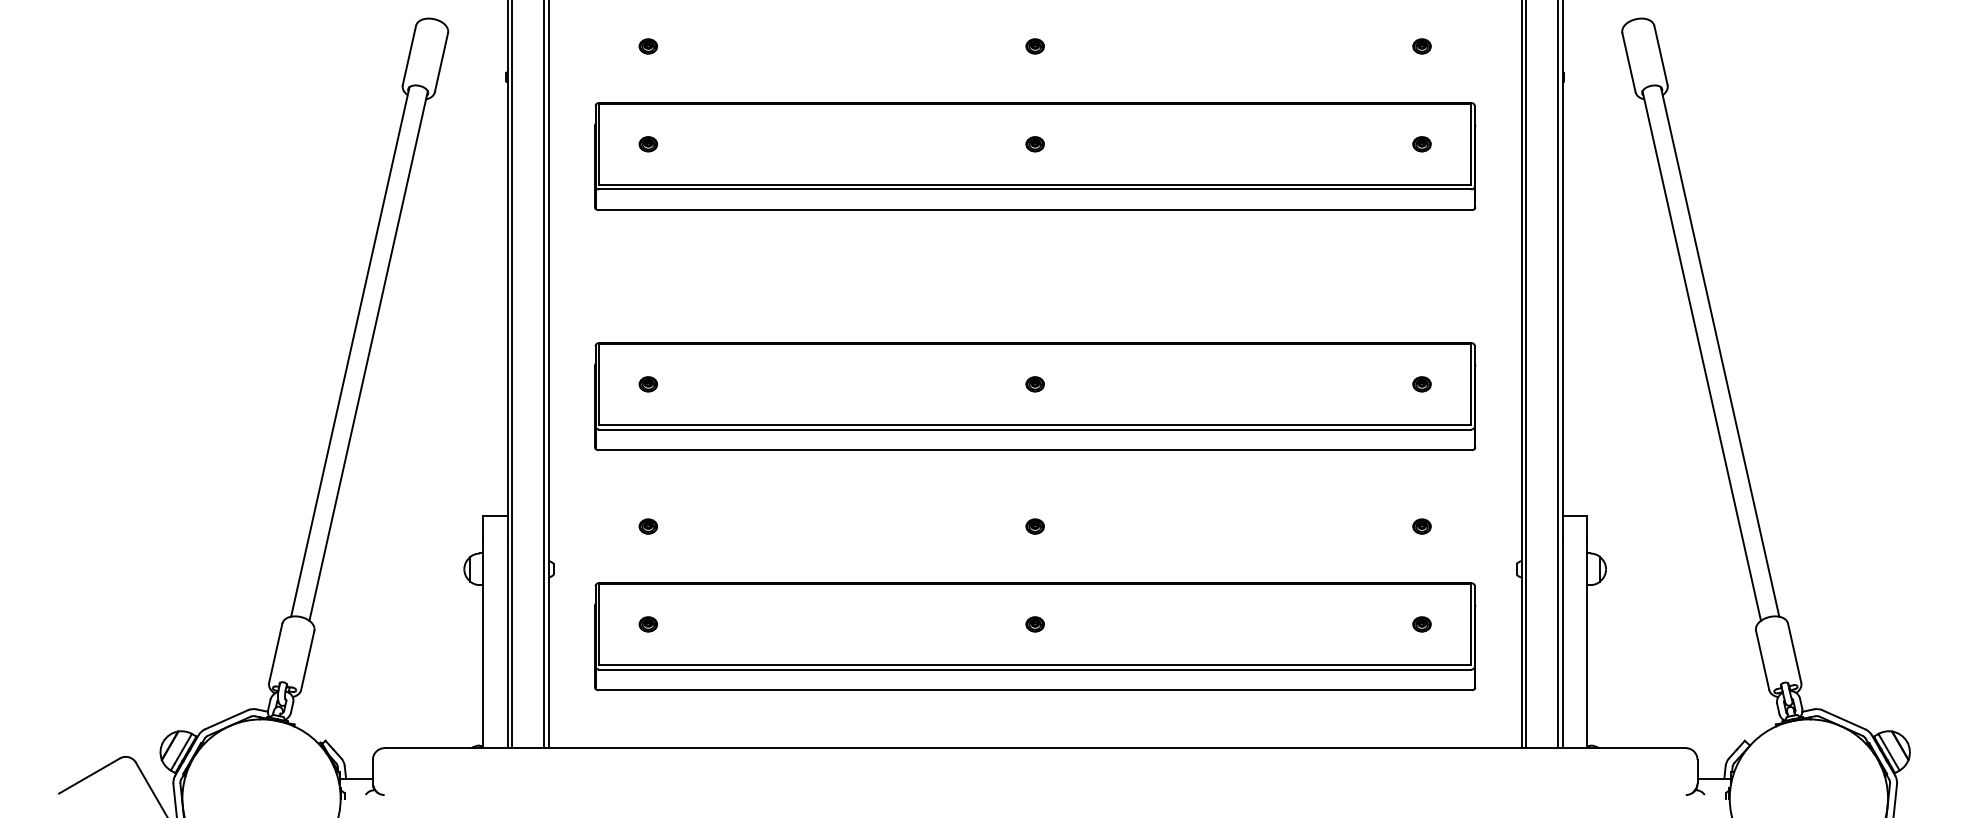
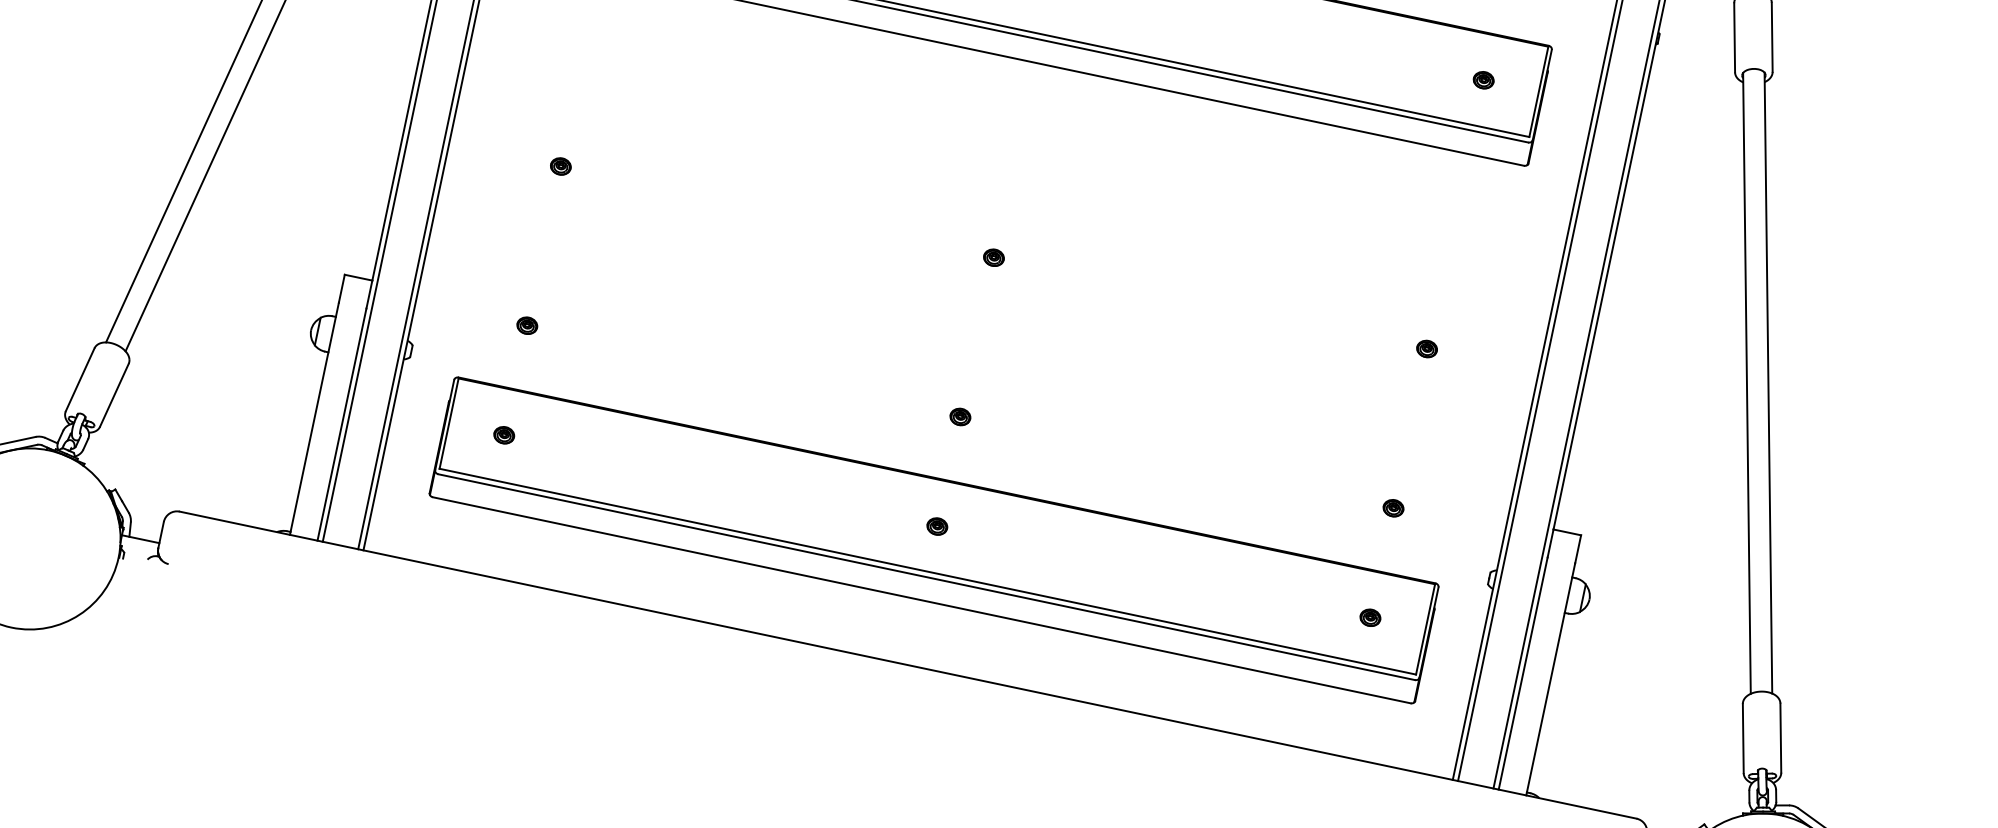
part: (1035, 396) -> (991, 271), removed

